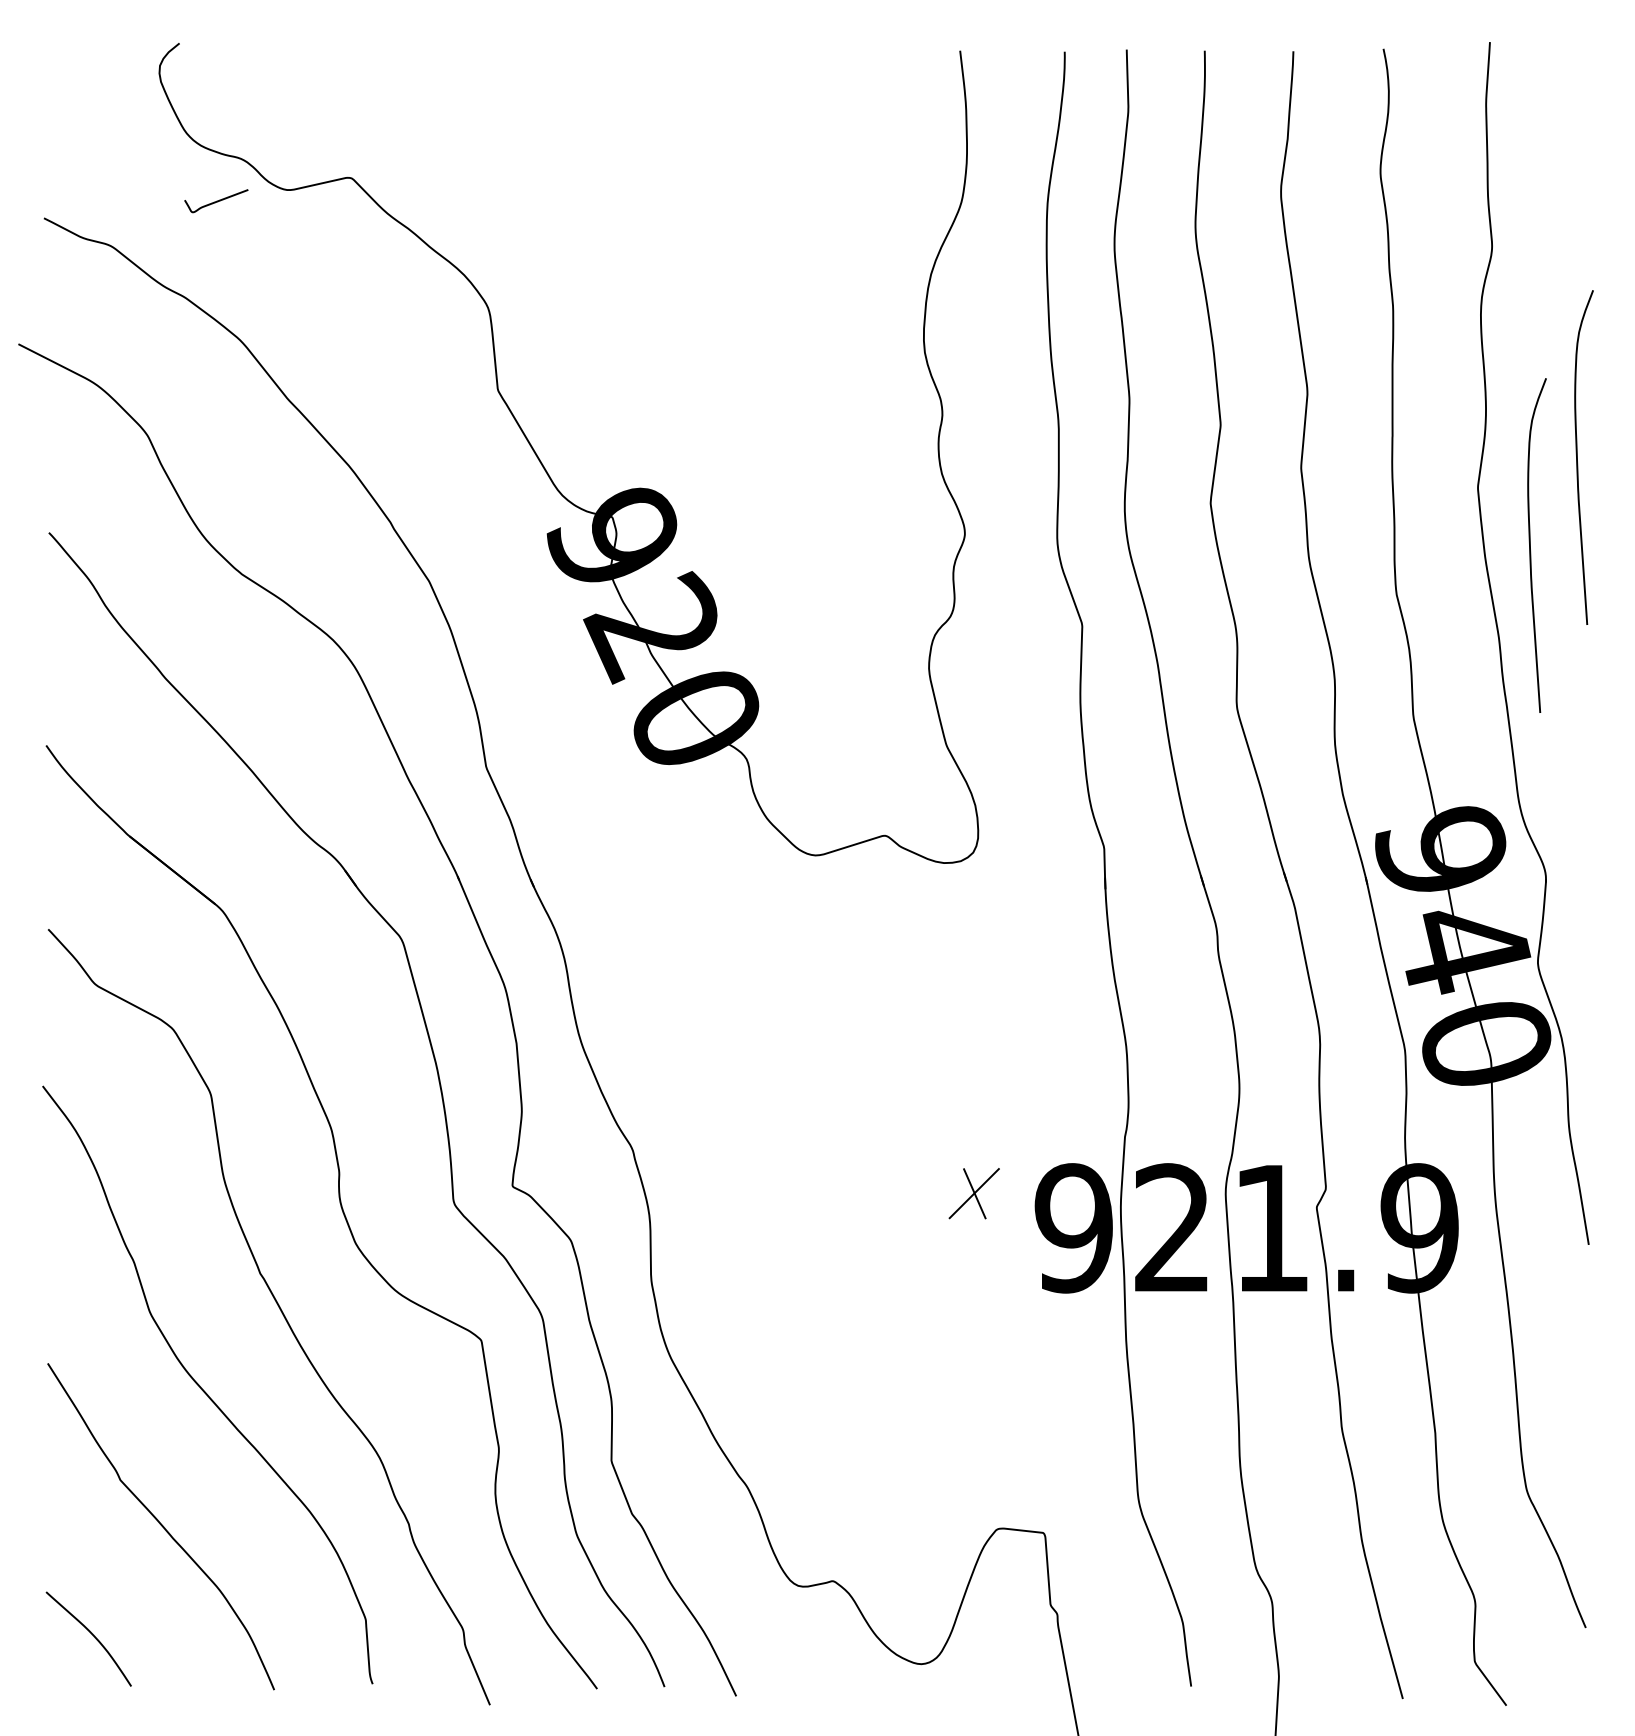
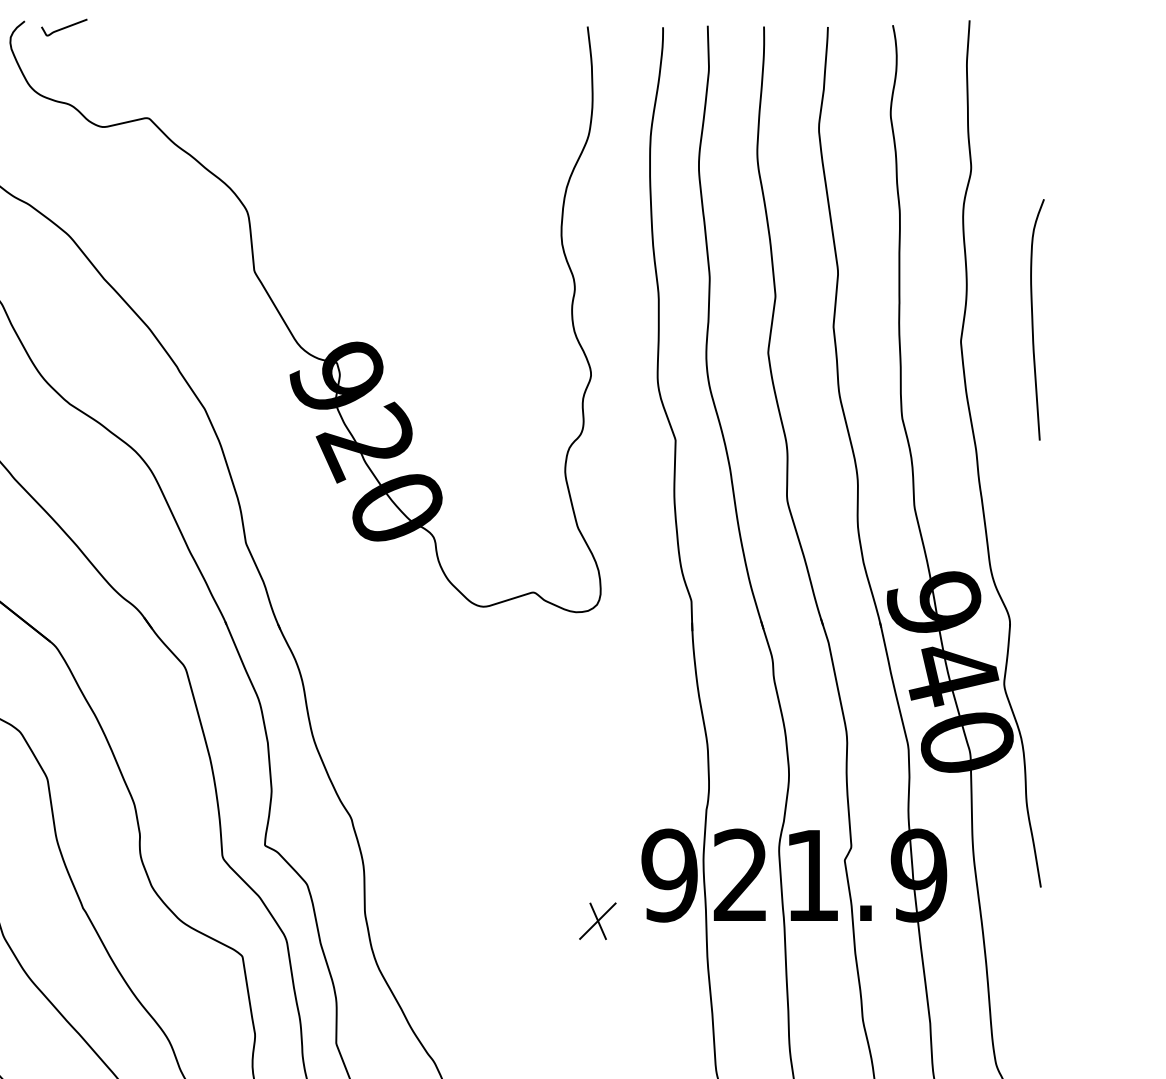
curve: (216, 201) -> (64, 27), moved
curve: (1530, 545) -> (998, 383), removed
part: (973, 1193) -> (597, 921), moved

